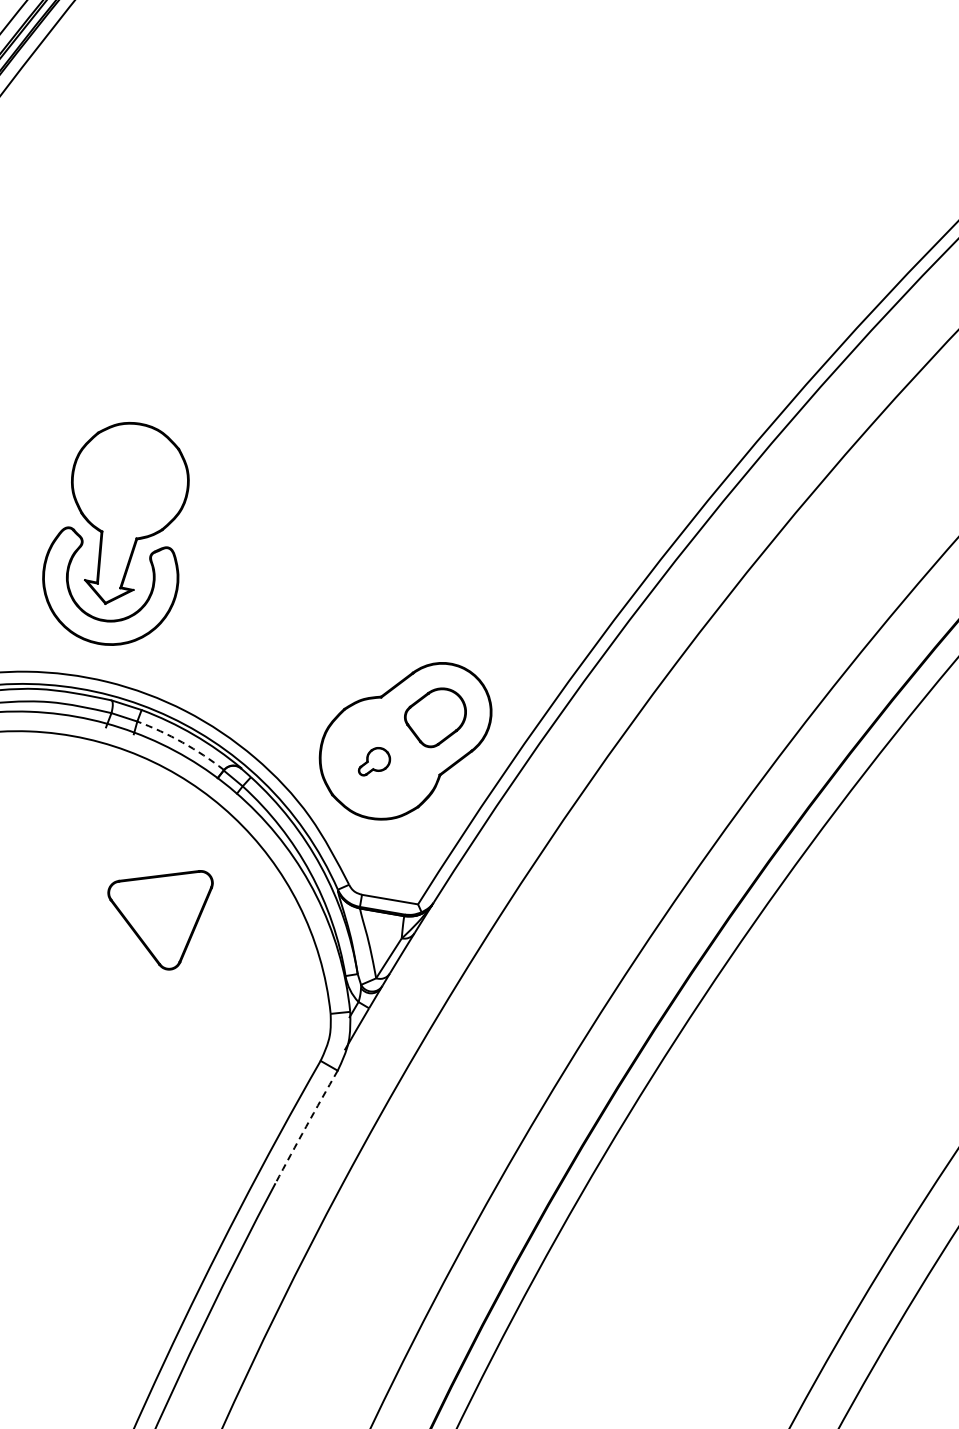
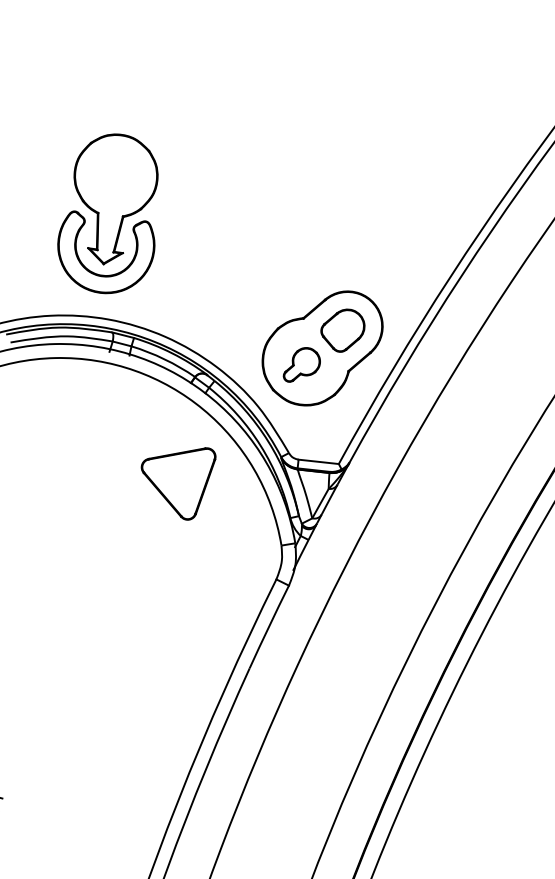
arc: (182, 742) -> (164, 359), dashed -> solid
part: (374, 761) -> (301, 364), size x1.67
part: (160, 920) -> (180, 485), moved
arc: (306, 1126) -> (269, 626), dashed -> solid

